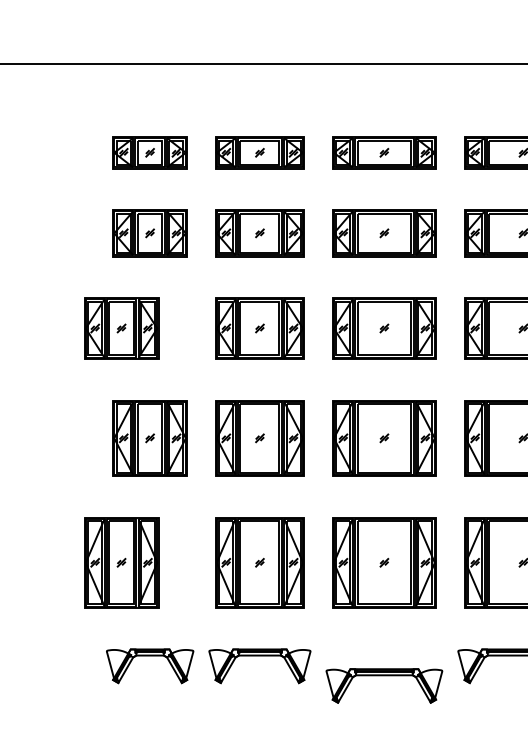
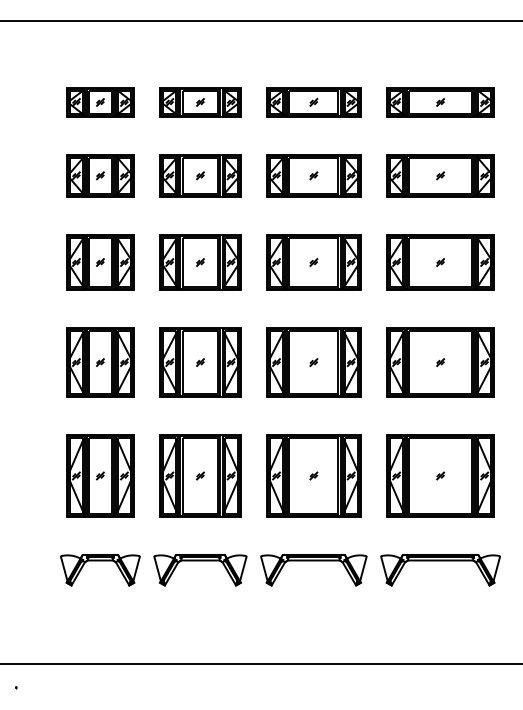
part: (121, 328) -> (100, 262), moved
part: (121, 562) -> (100, 475), moved
part: (384, 676) -> (313, 561), moved

